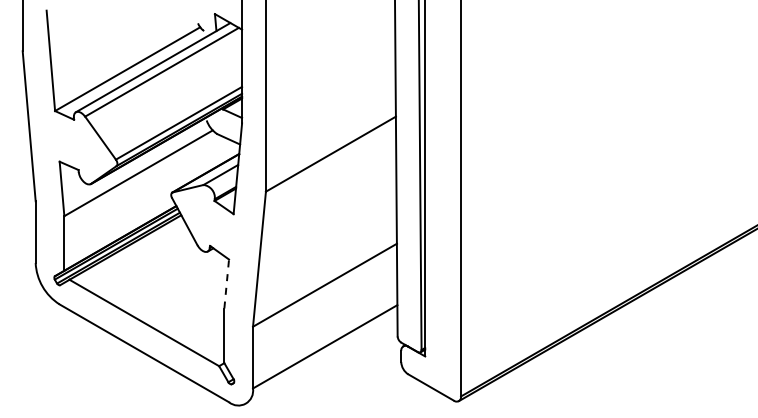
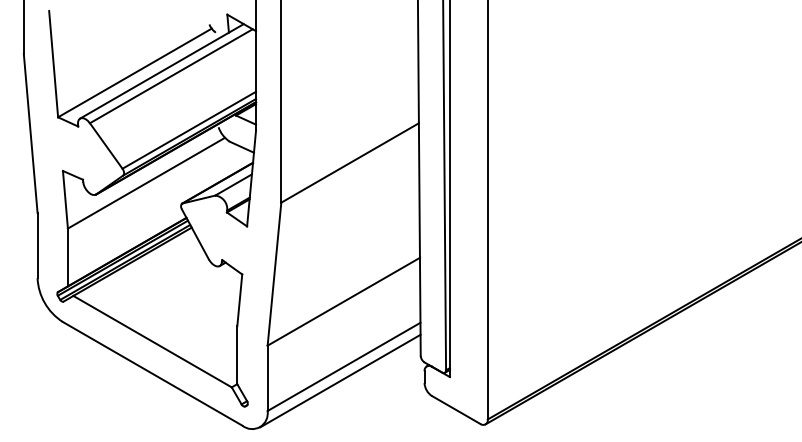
line: (226, 284) -> (239, 300), dashed -> solid
line: (321, 359) -> (340, 380), added

